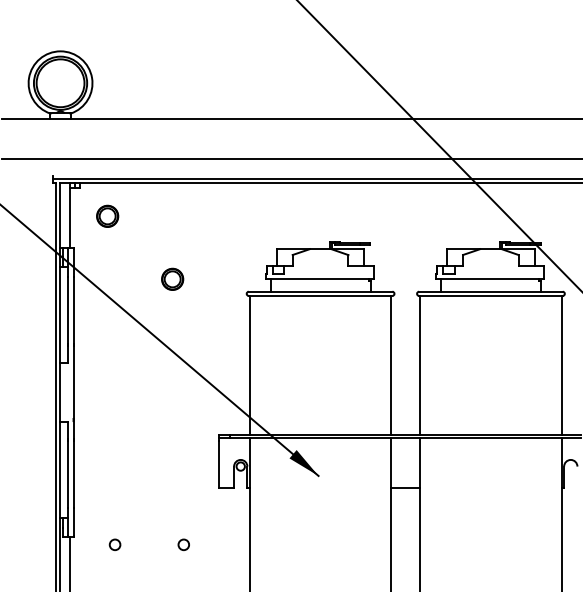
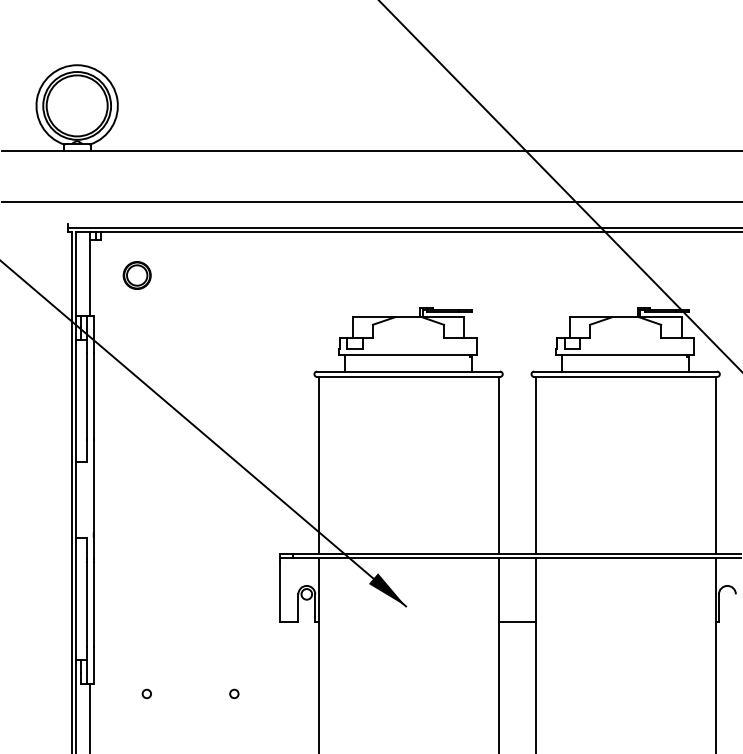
part: (172, 278) -> (219, 354), removed
circle: (115, 544) -> (147, 693), size x0.62
circle: (183, 544) -> (233, 693), size x0.62

